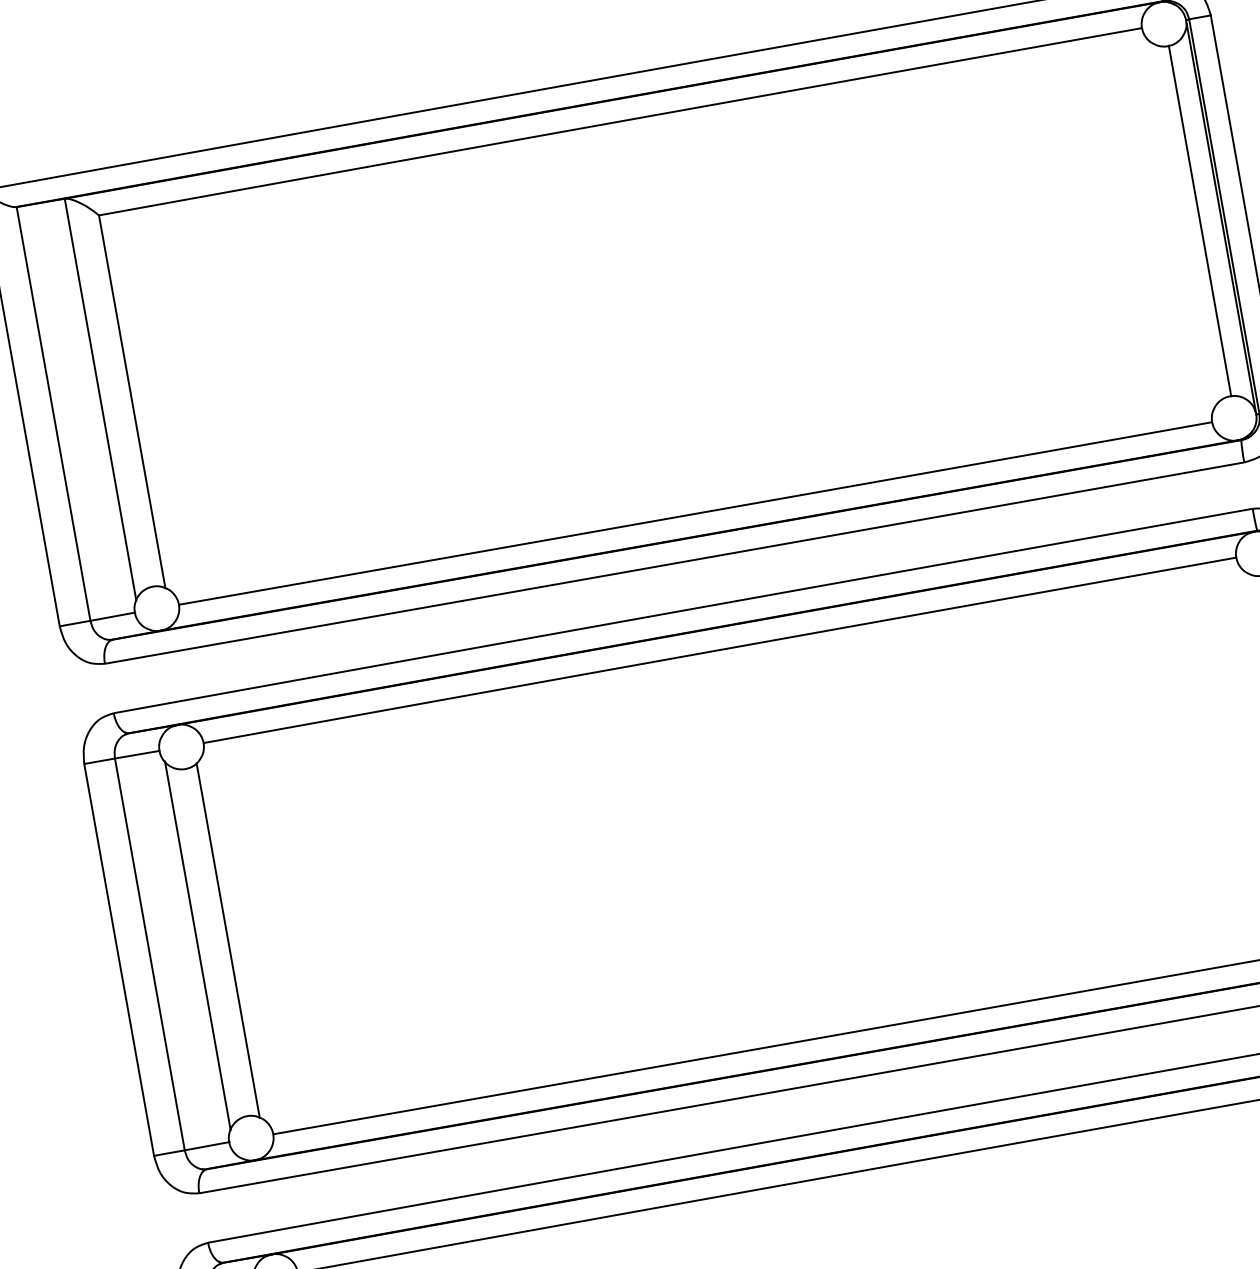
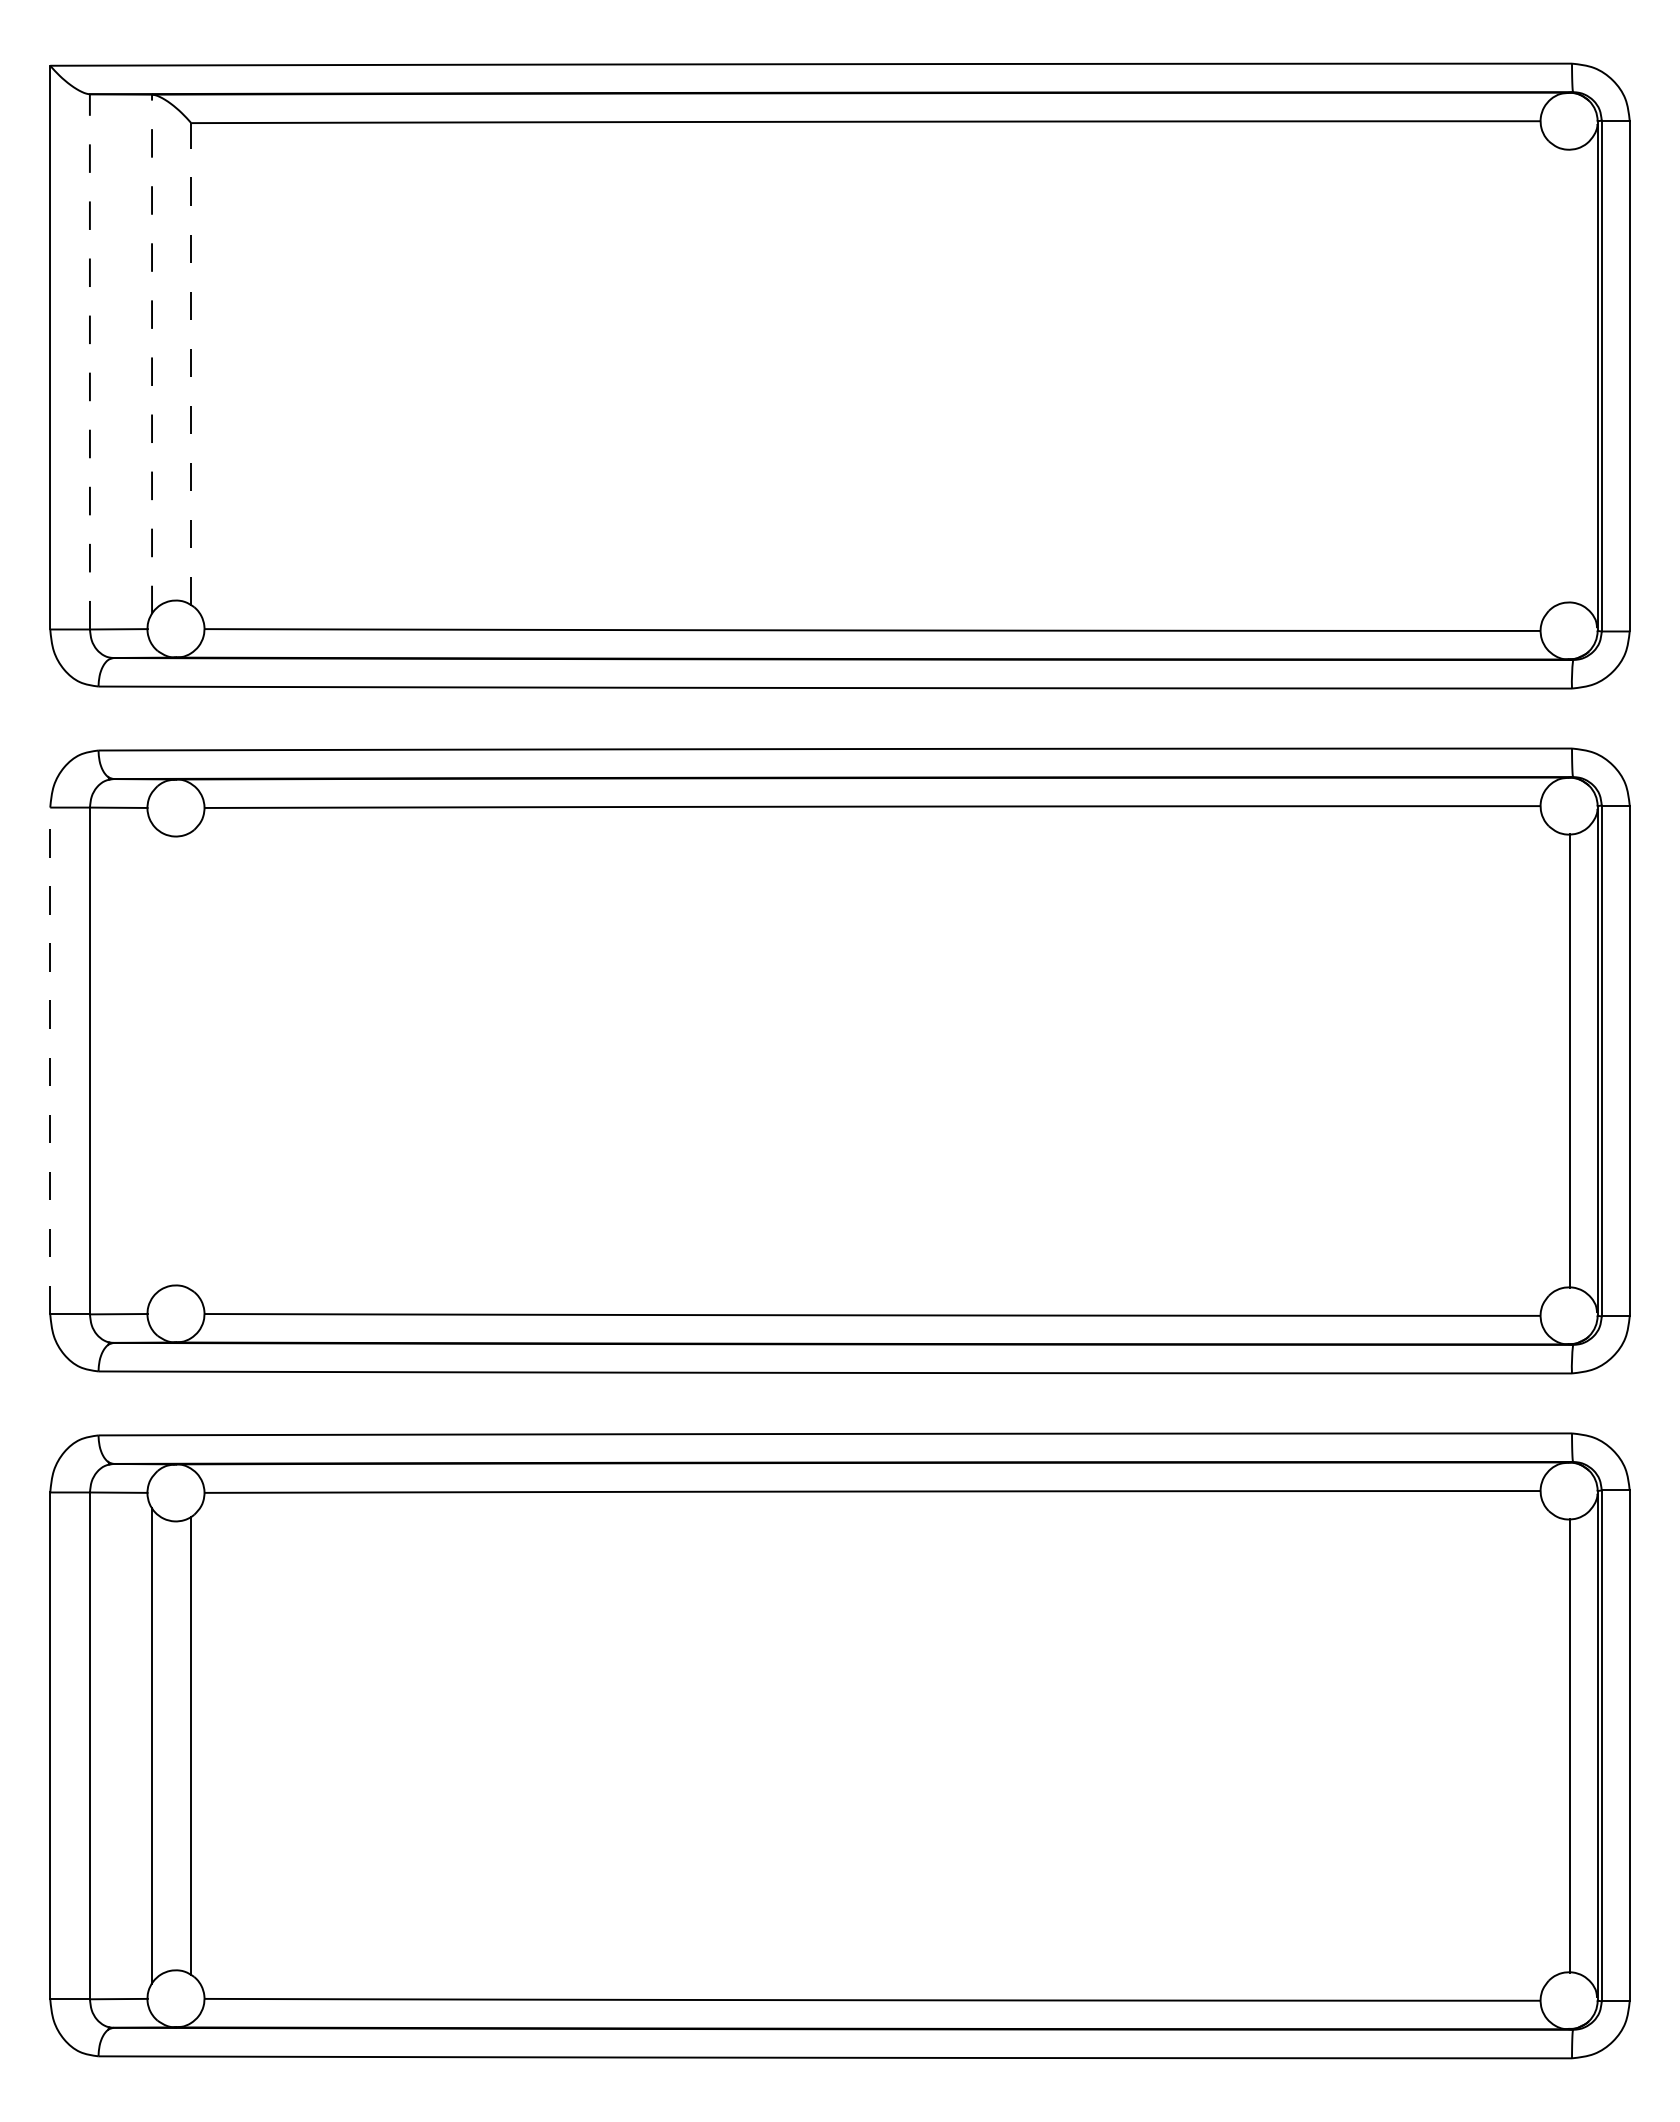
line: (1200, 220) -> (1570, 375), removed
line: (100, 399) -> (152, 354), solid -> dashed
line: (132, 401) -> (191, 363), solid -> dashed
line: (53, 413) -> (89, 361), solid -> dashed
line: (228, 940) -> (191, 1061), removed
line: (198, 945) -> (152, 1060), removed
line: (119, 959) -> (50, 1060), solid -> dashed

